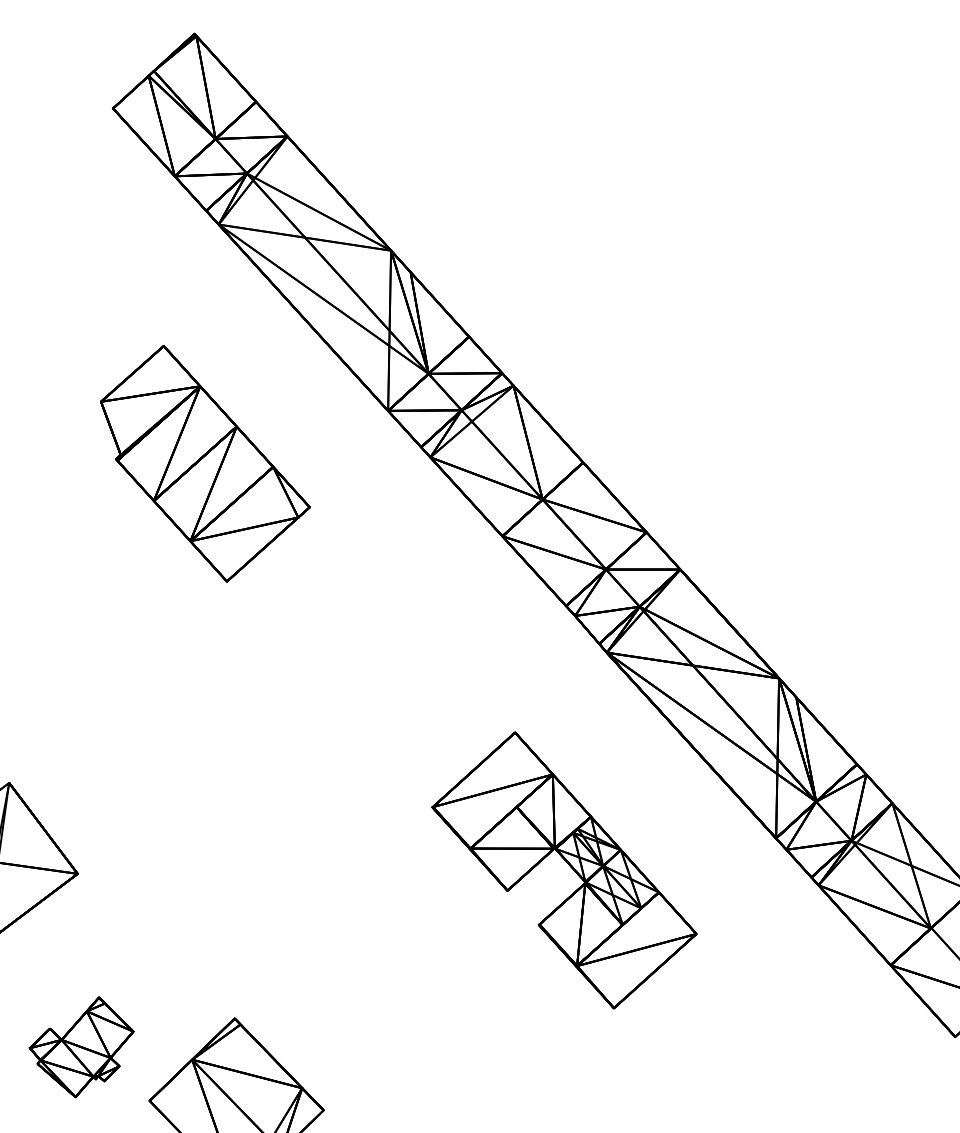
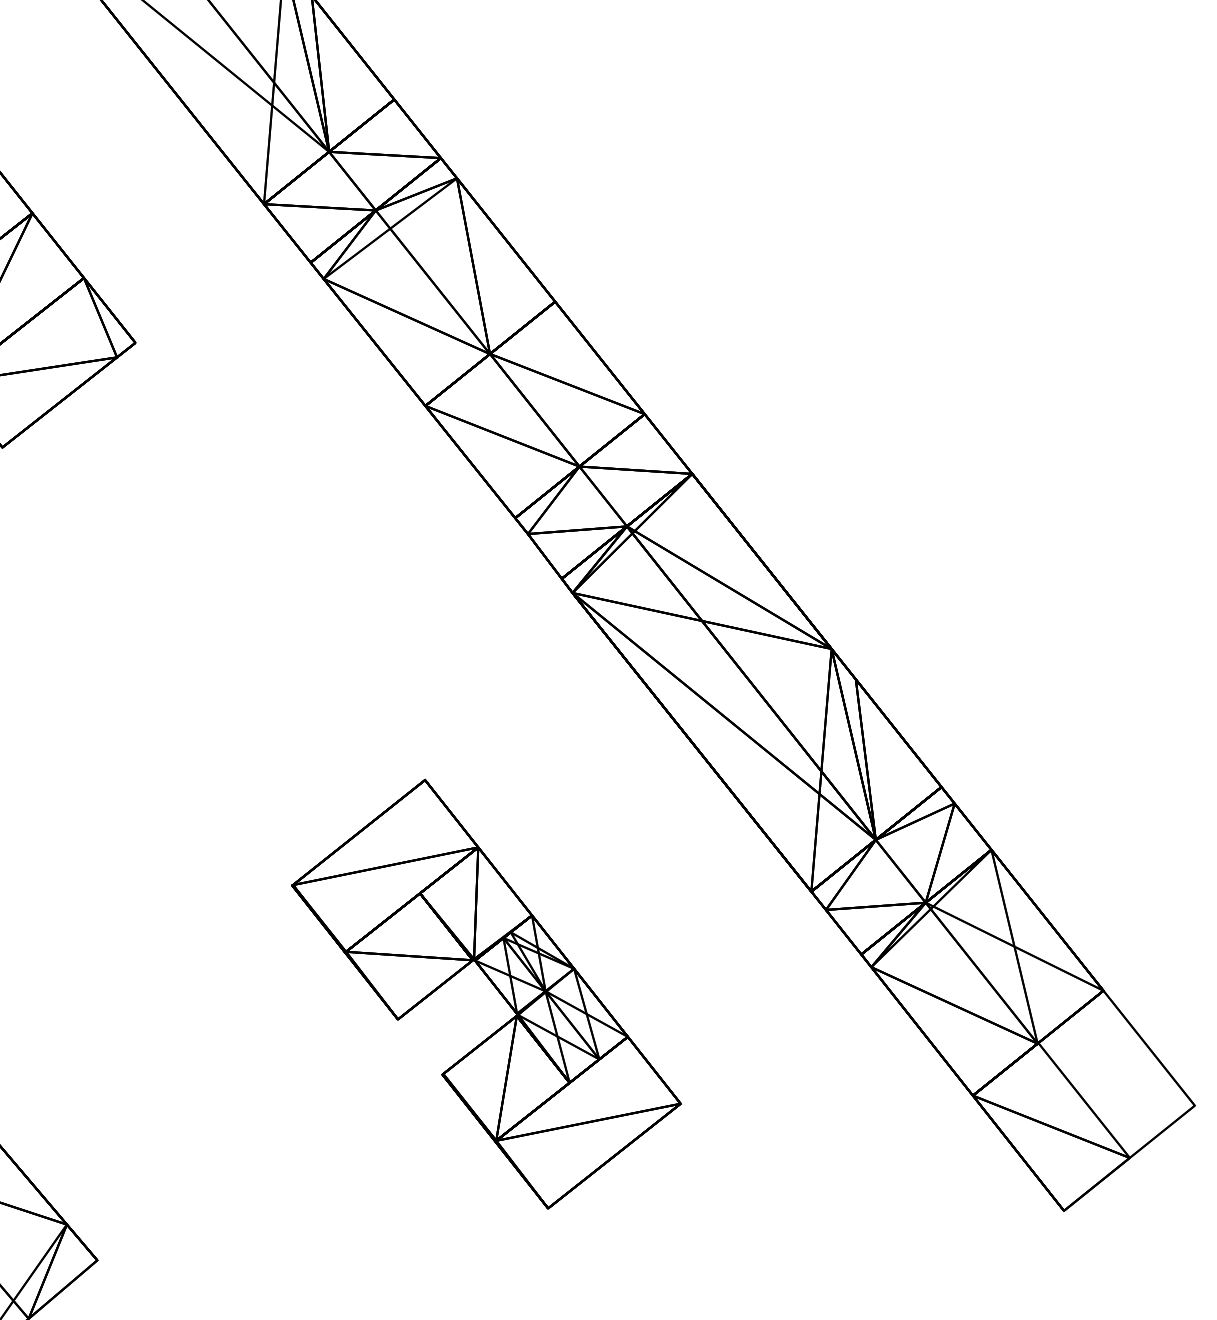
part: (568, 865) -> (493, 987), moved

